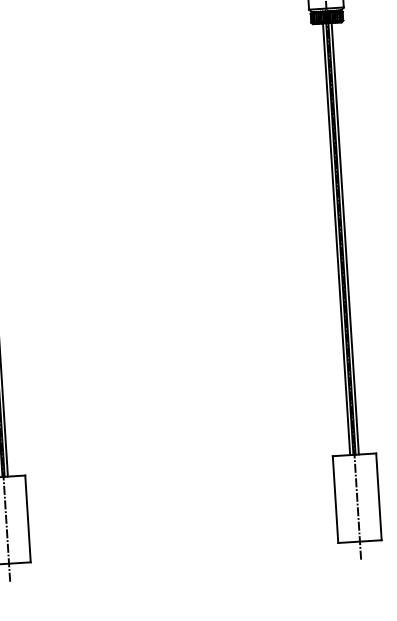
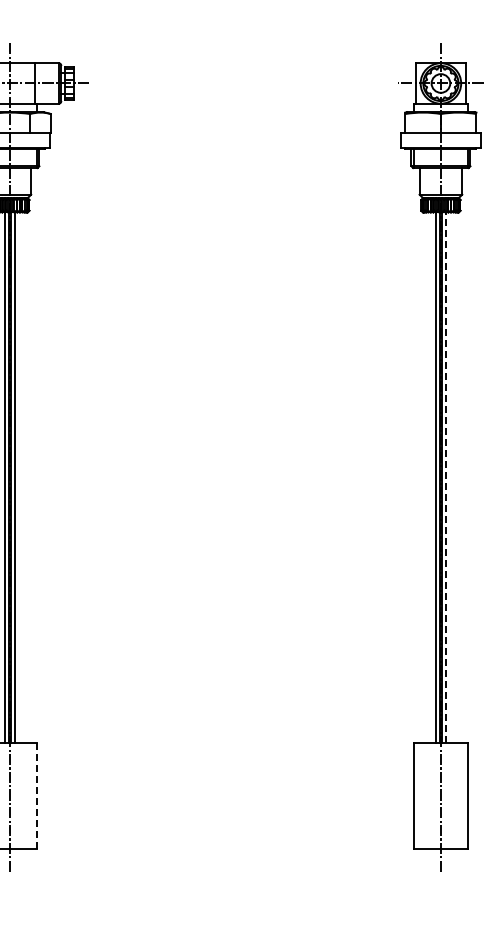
line: (345, 238) -> (446, 477), solid -> dashed
line: (27, 518) -> (36, 795), solid -> dashed

